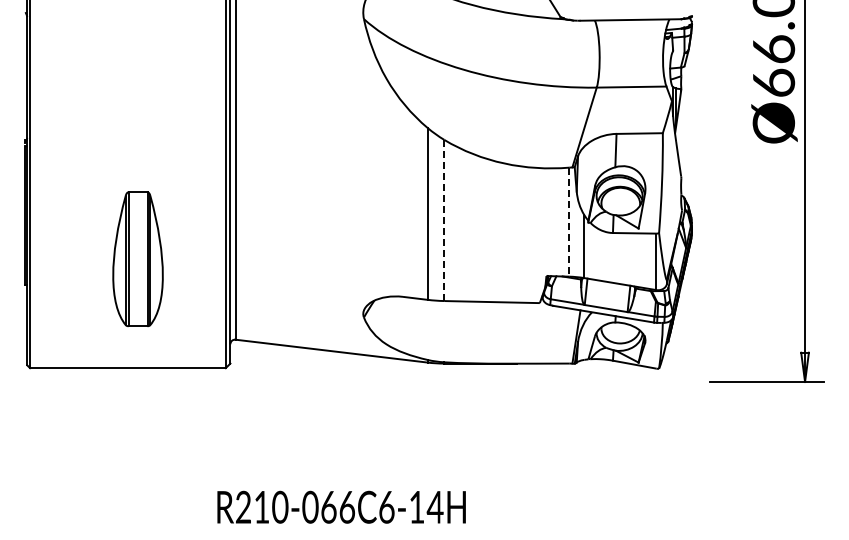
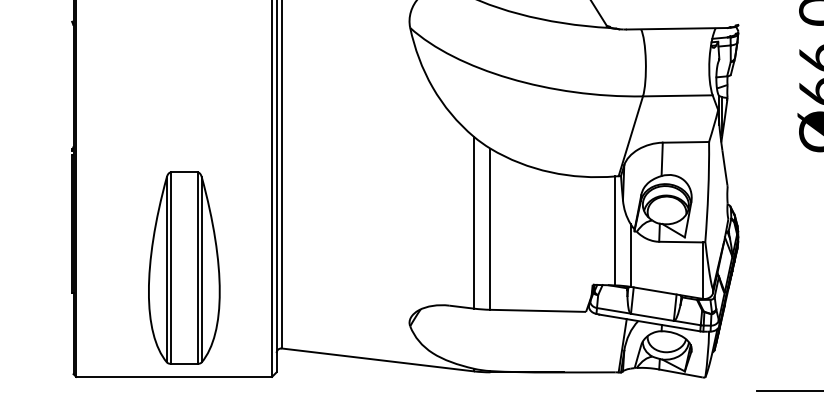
line: (444, 220) -> (490, 229), dashed -> solid
line: (569, 222) -> (615, 231), dashed -> solid
part: (137, 258) -> (183, 267), size x1.43

